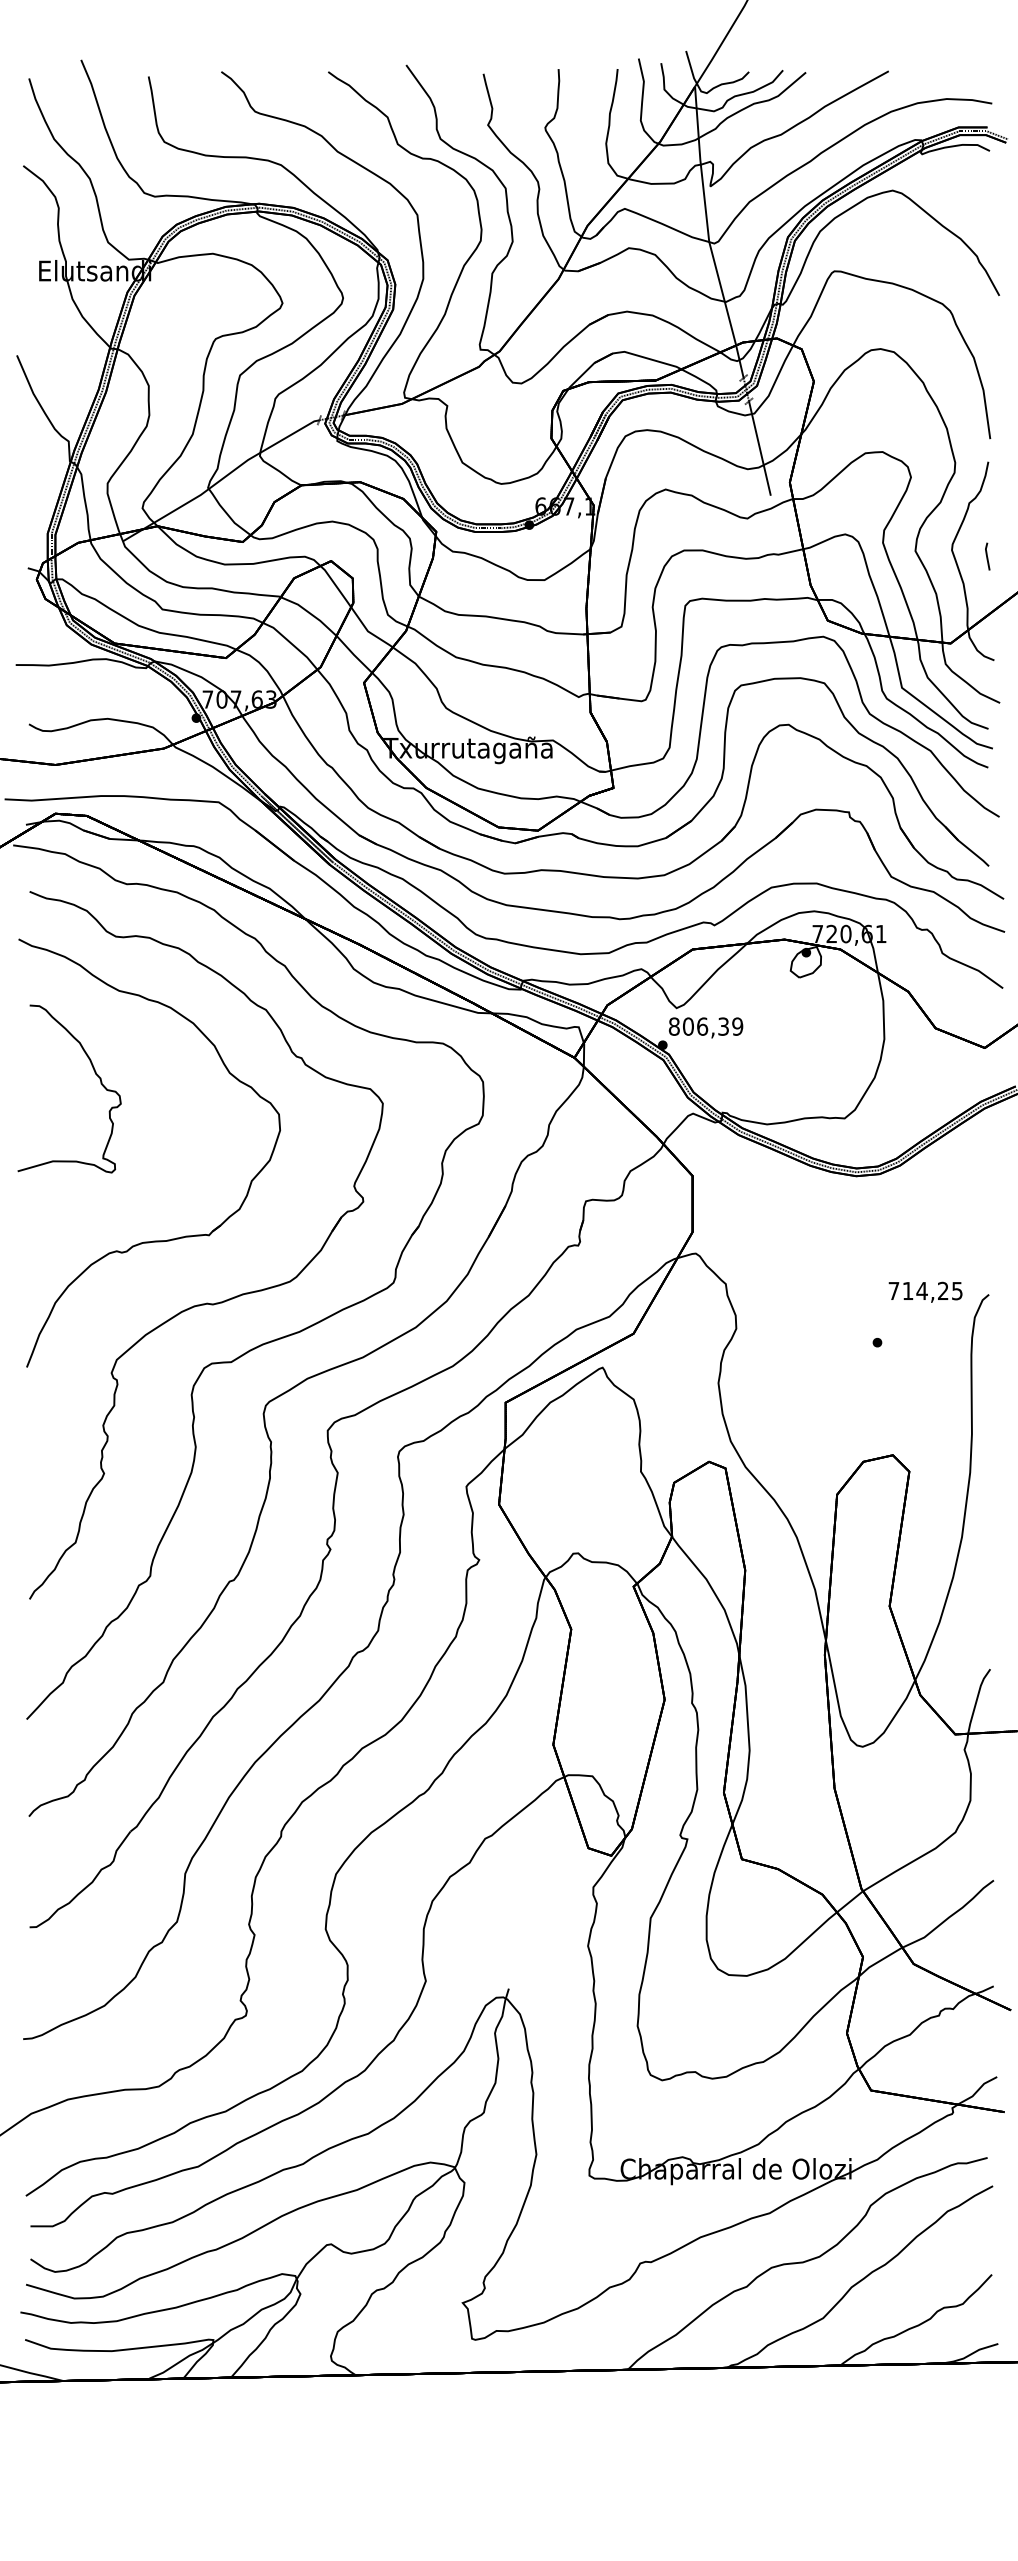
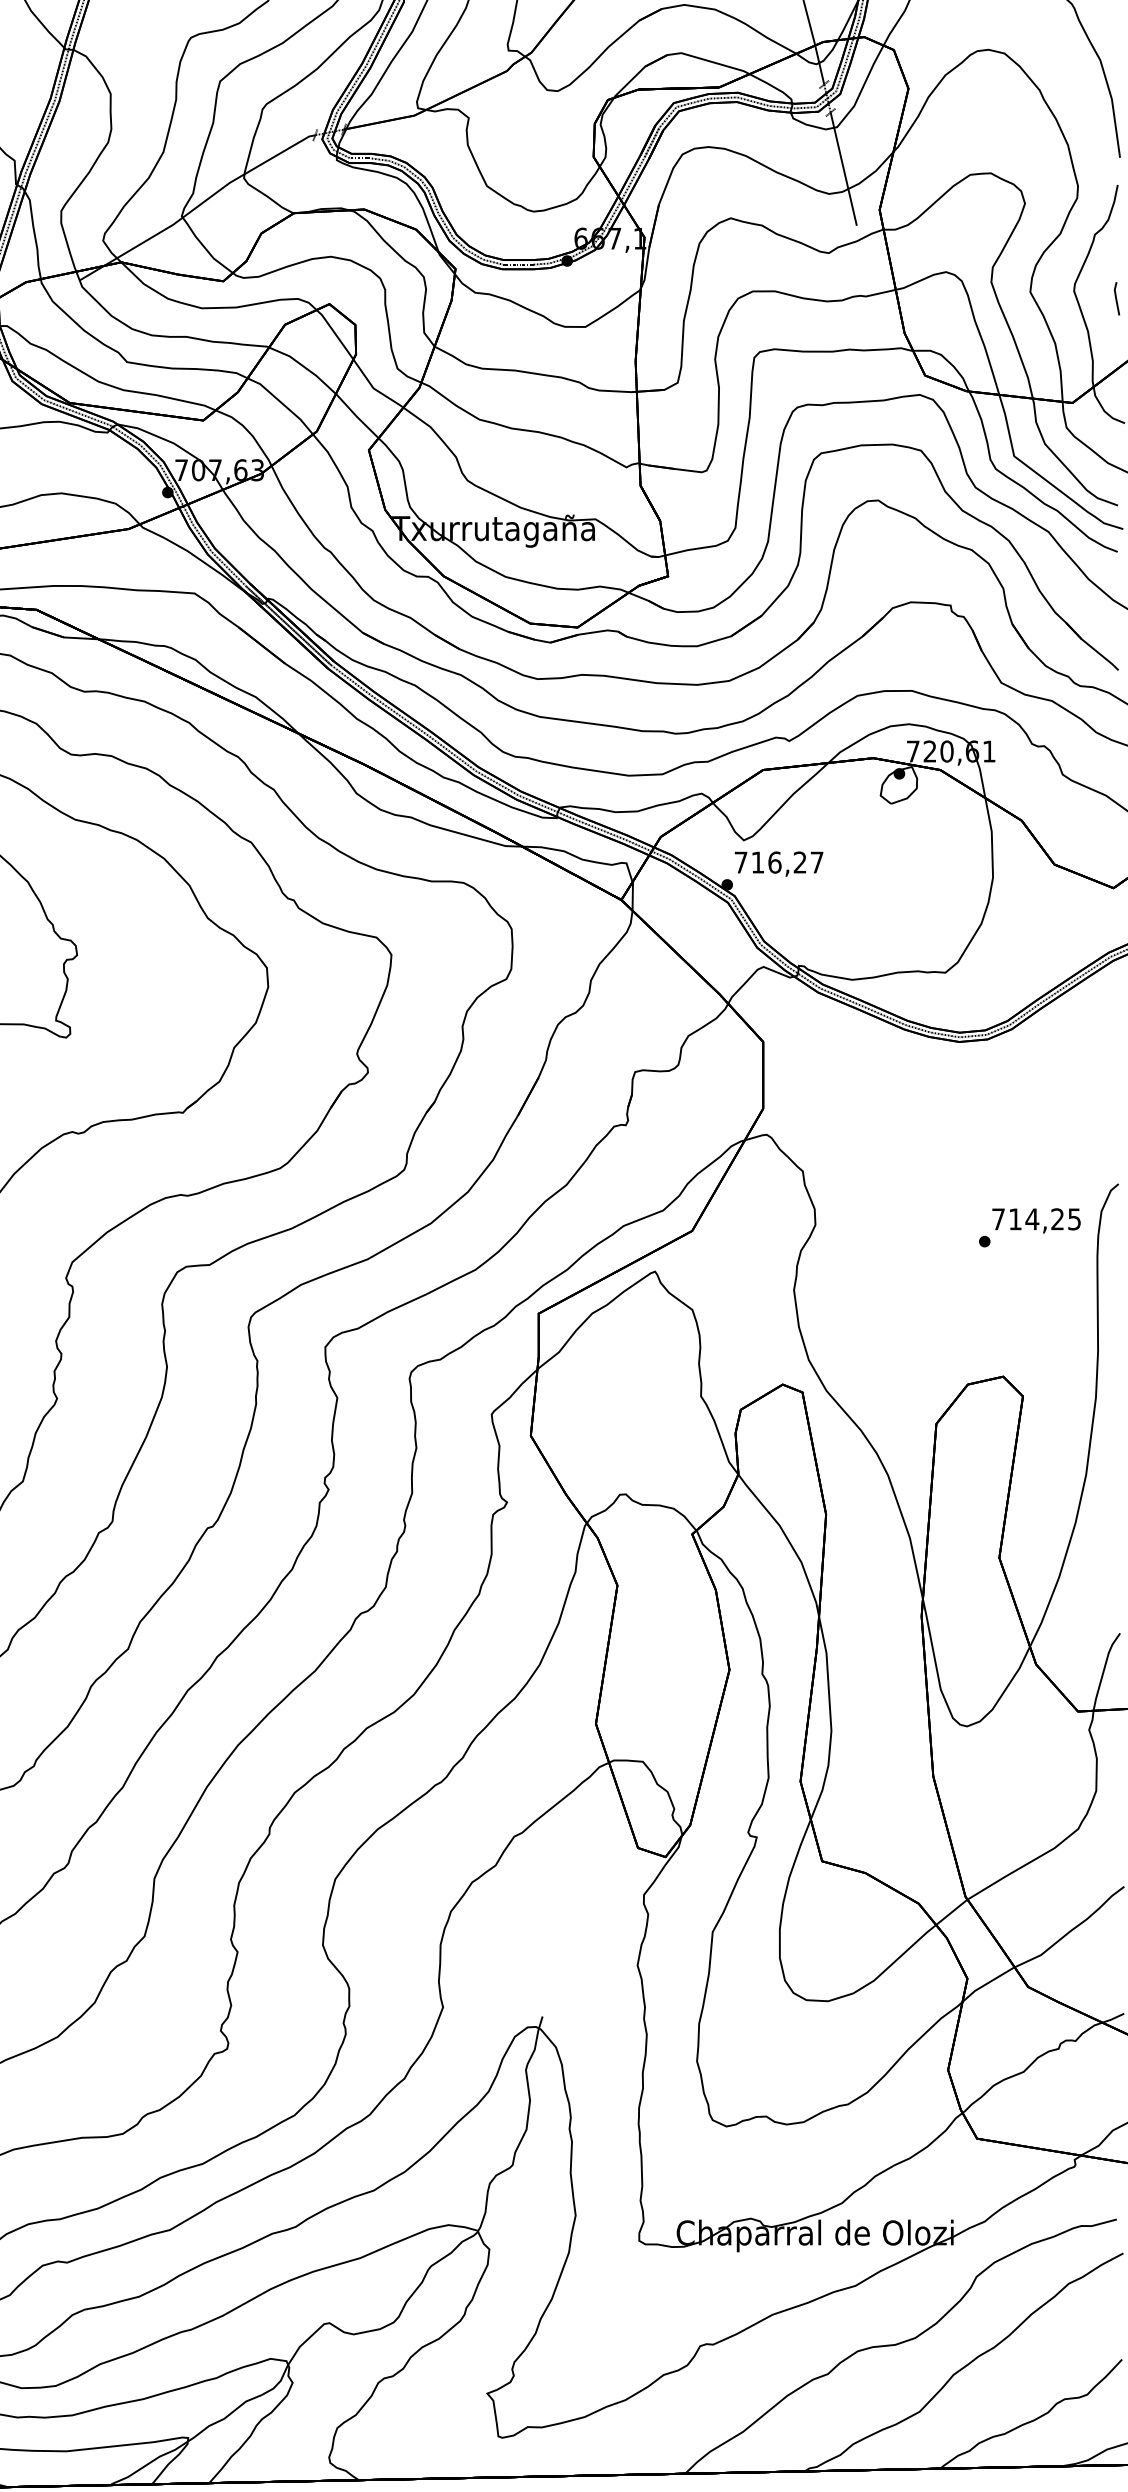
text: (705, 1026) -> (778, 862), 806,39 -> 716,27
text: (925, 1291) -> (1036, 1219), moved

